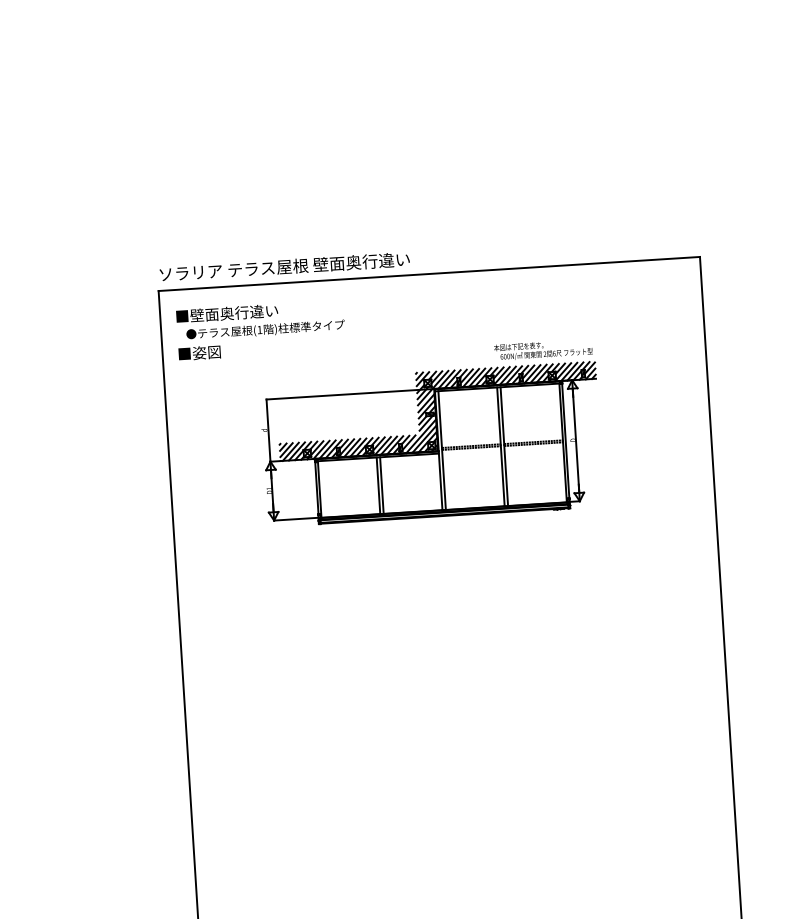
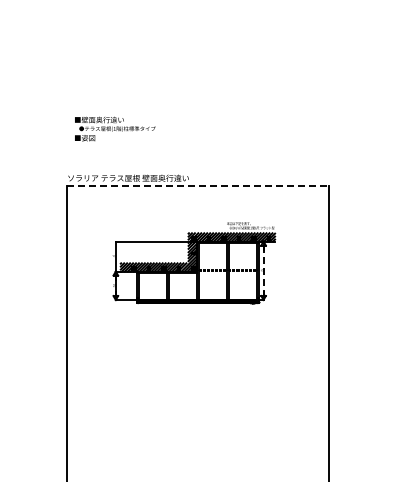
line: (430, 274) -> (198, 186), solid -> dashed
text: (261, 329) -> (115, 128), moved
line: (575, 440) -> (263, 270), solid -> dashed

